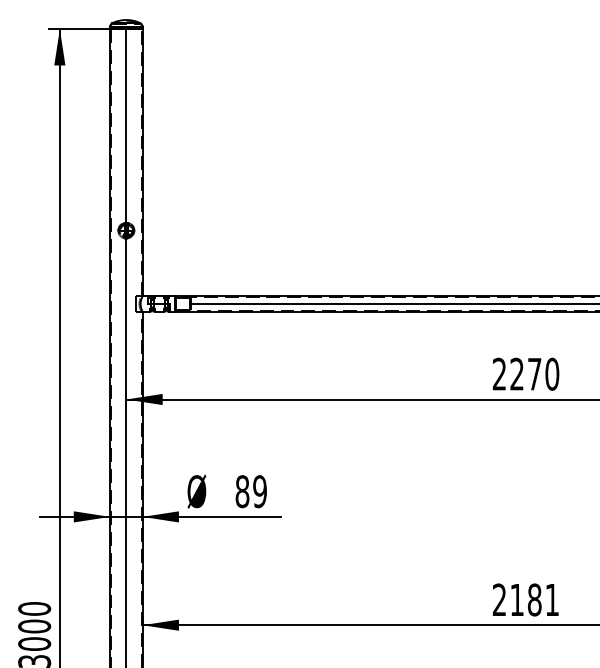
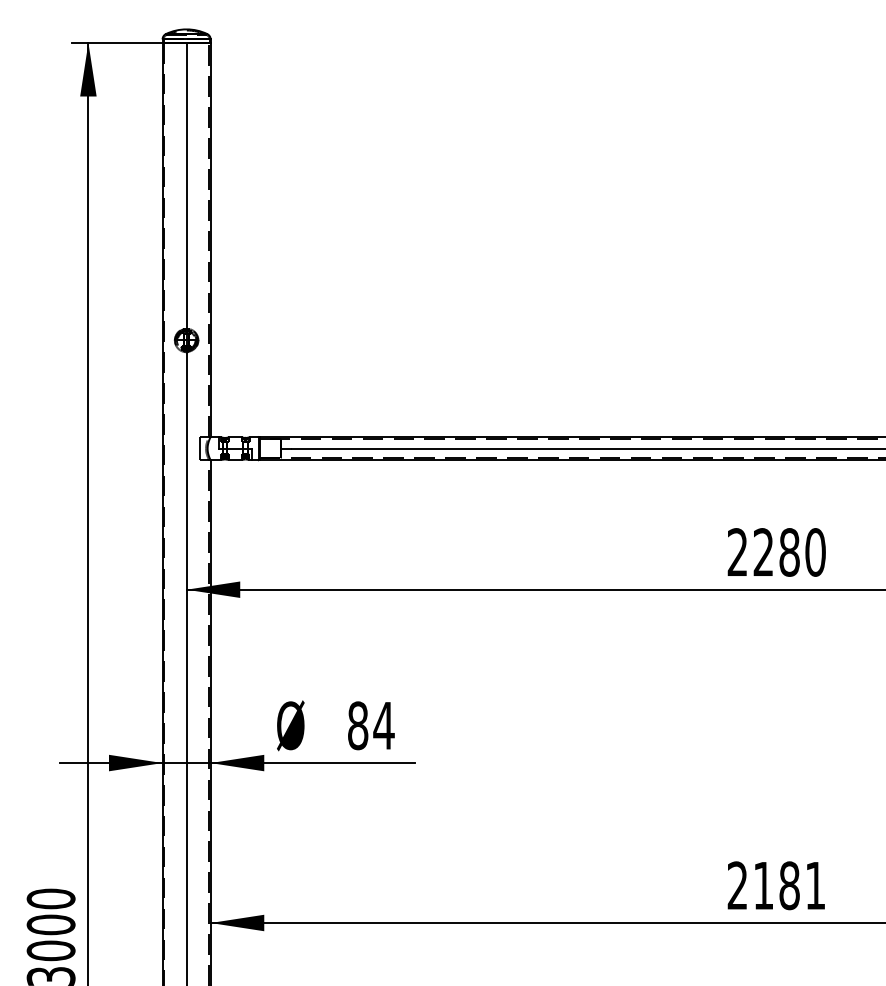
text: (534, 373) -> (789, 551), 2270 -> 2280
text: (259, 491) -> (383, 725), 89 -> 84

